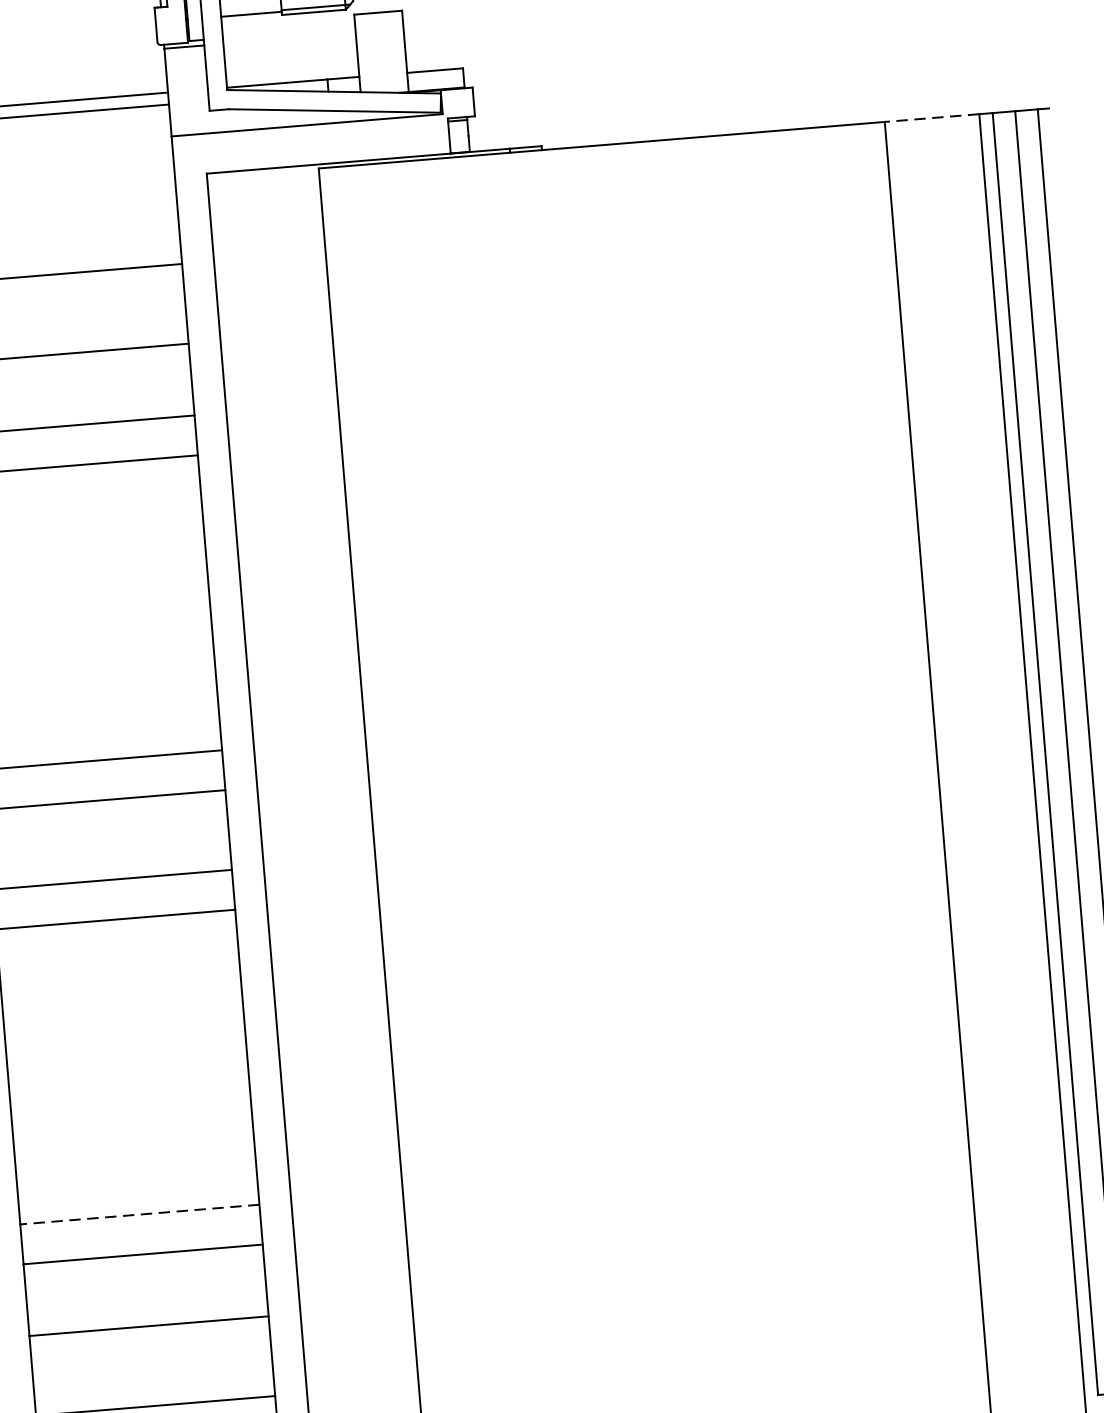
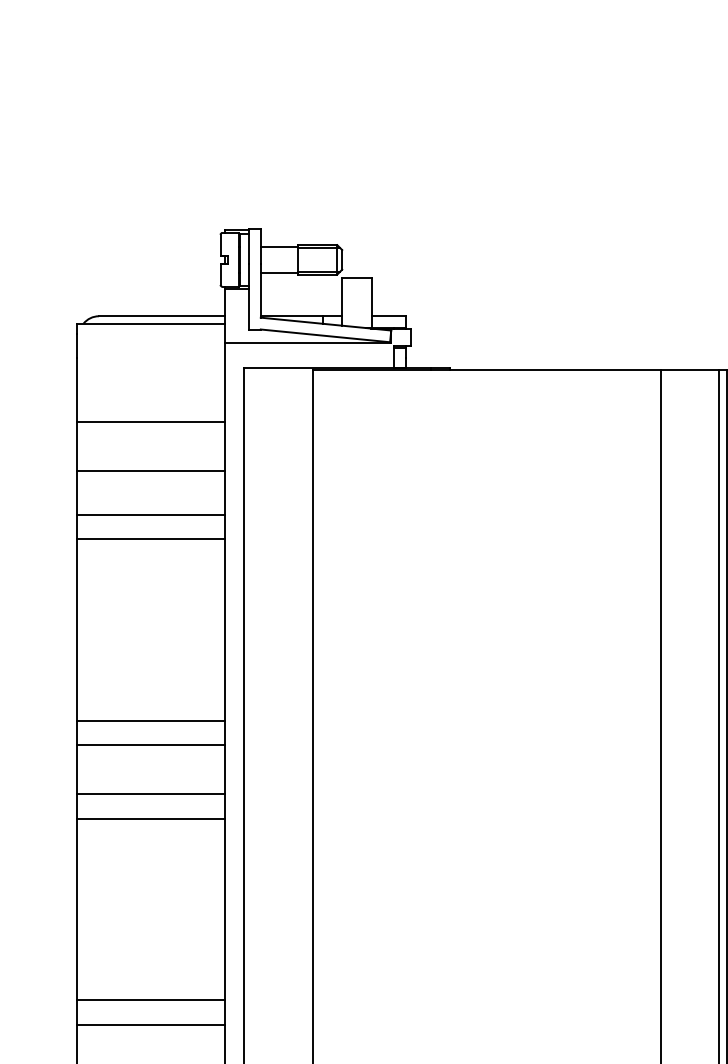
line: (931, 118) -> (689, 370), dashed -> solid
line: (139, 1214) -> (150, 1000), dashed -> solid

